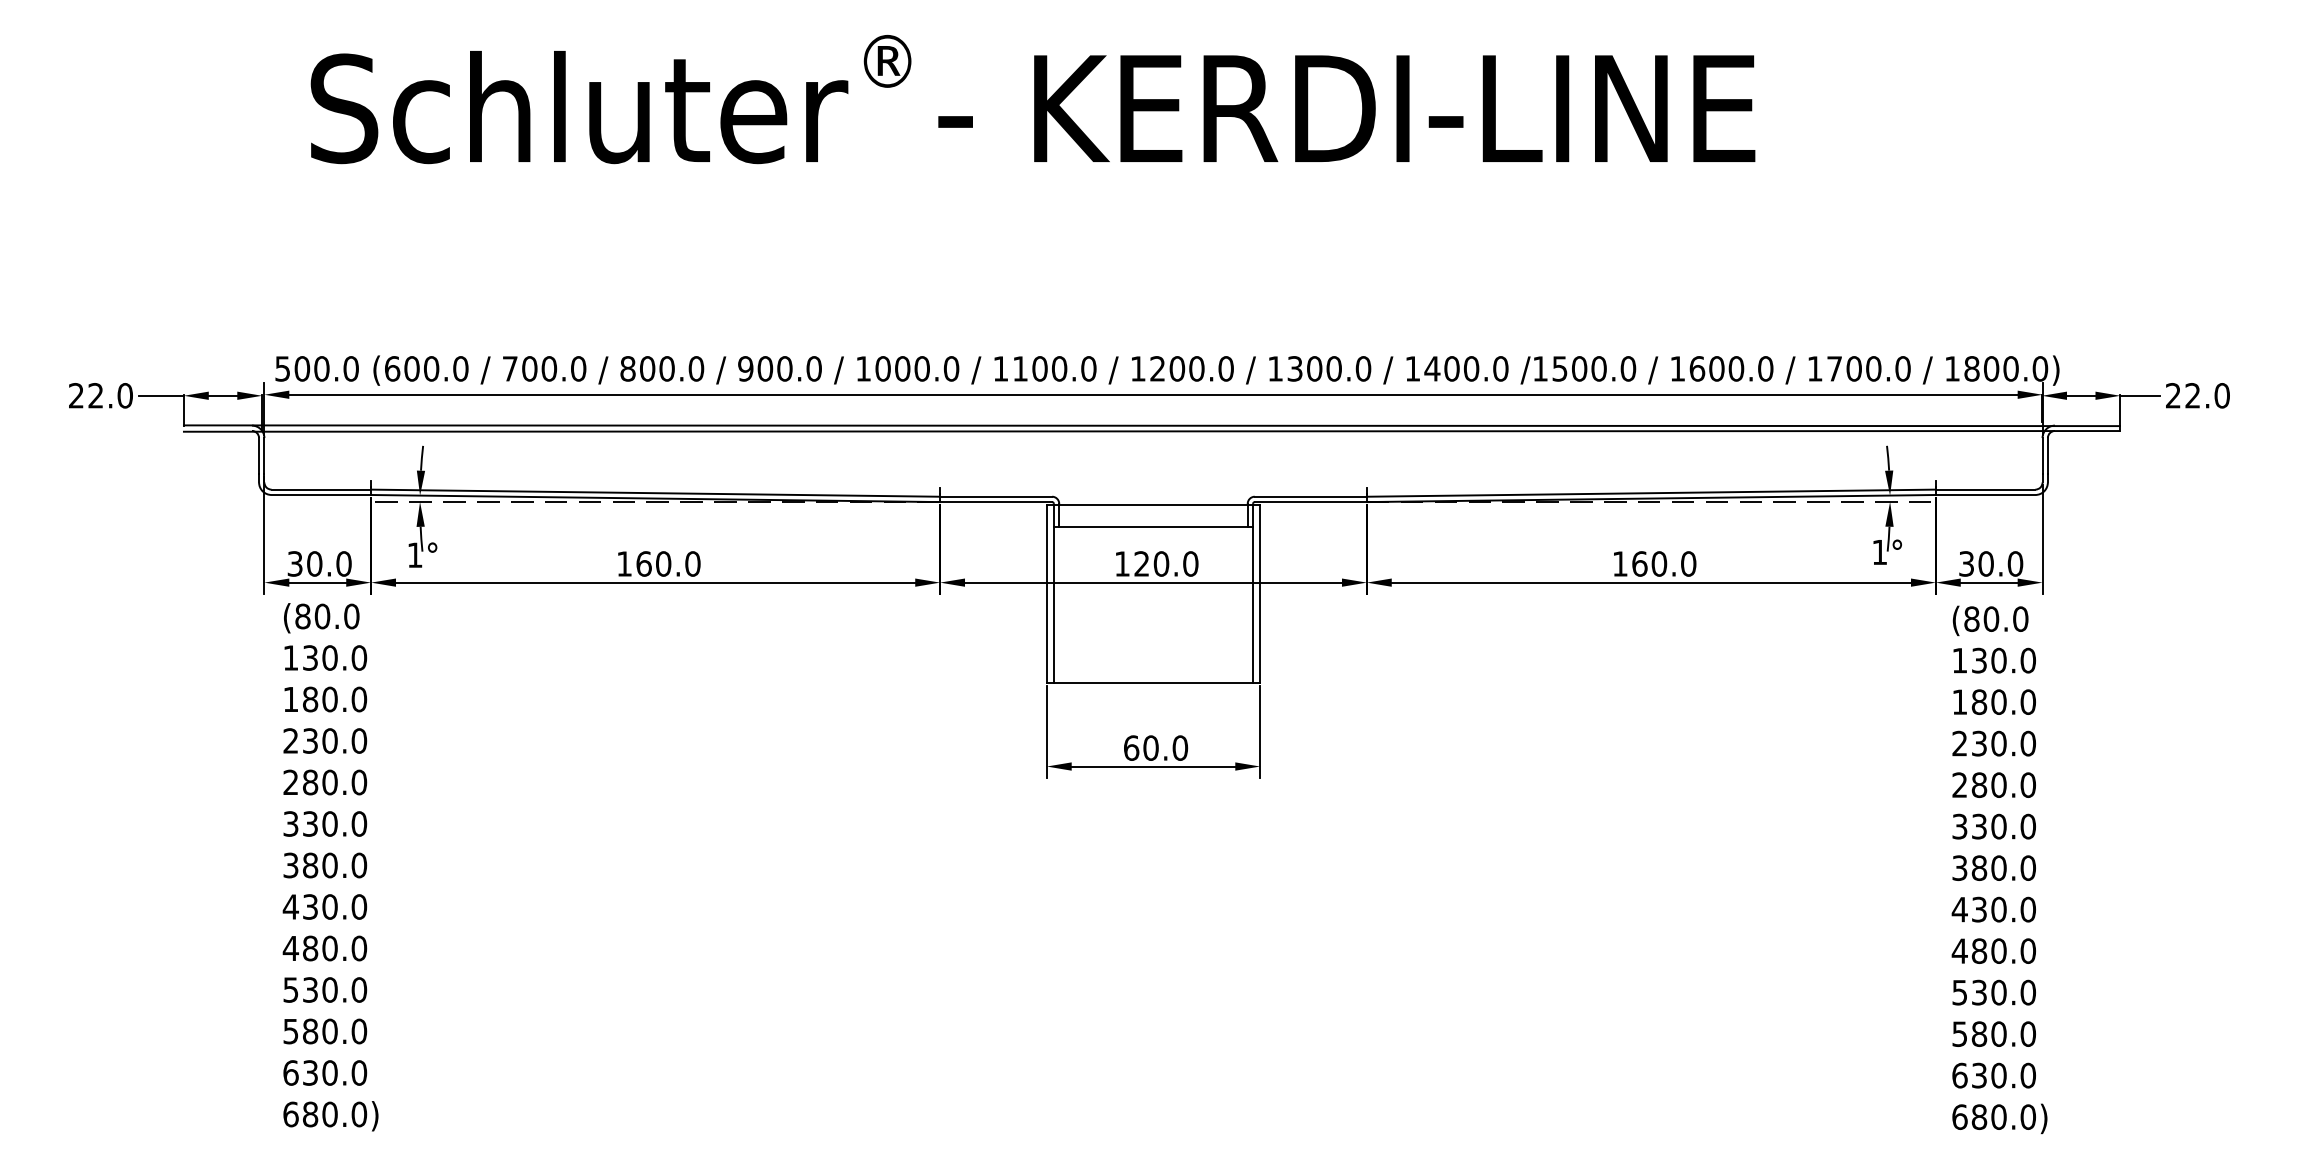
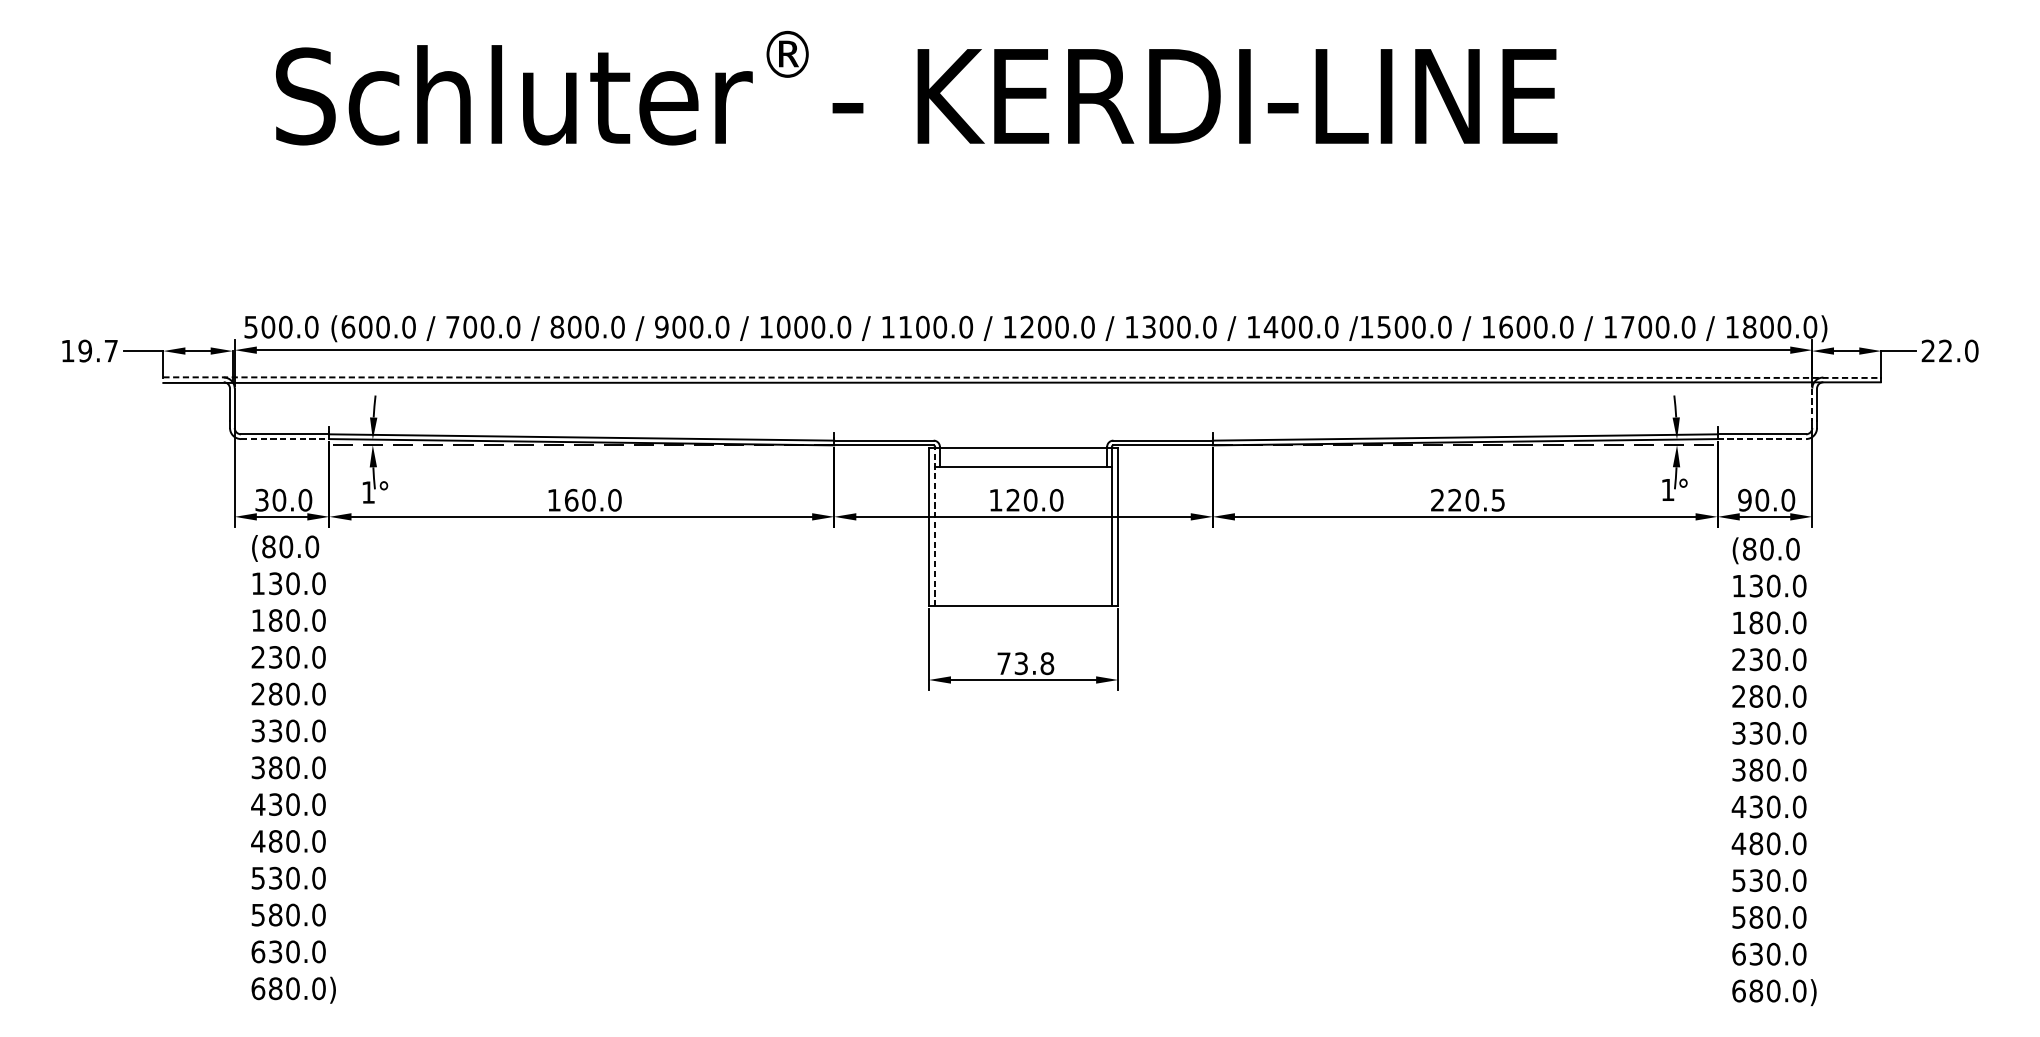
text: (100, 395) -> (89, 350), 22.0 -> 19.7
line: (1151, 425) -> (1021, 377), solid -> dashed
line: (2042, 456) -> (1812, 404), solid -> dashed
line: (321, 494) -> (285, 438), solid -> dashed
line: (1985, 494) -> (1761, 438), solid -> dashed
text: (1654, 563) -> (1468, 499), 160.0 -> 220.5
text: (1966, 563) -> (1744, 499), 30.0 -> 90.0
line: (1053, 593) -> (934, 526), solid -> dashed
text: (1156, 747) -> (1026, 663), 60.0 -> 73.8

